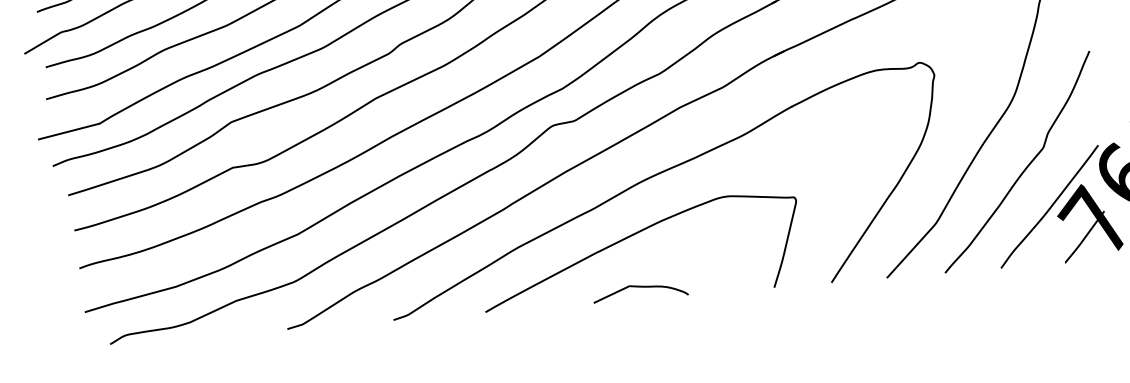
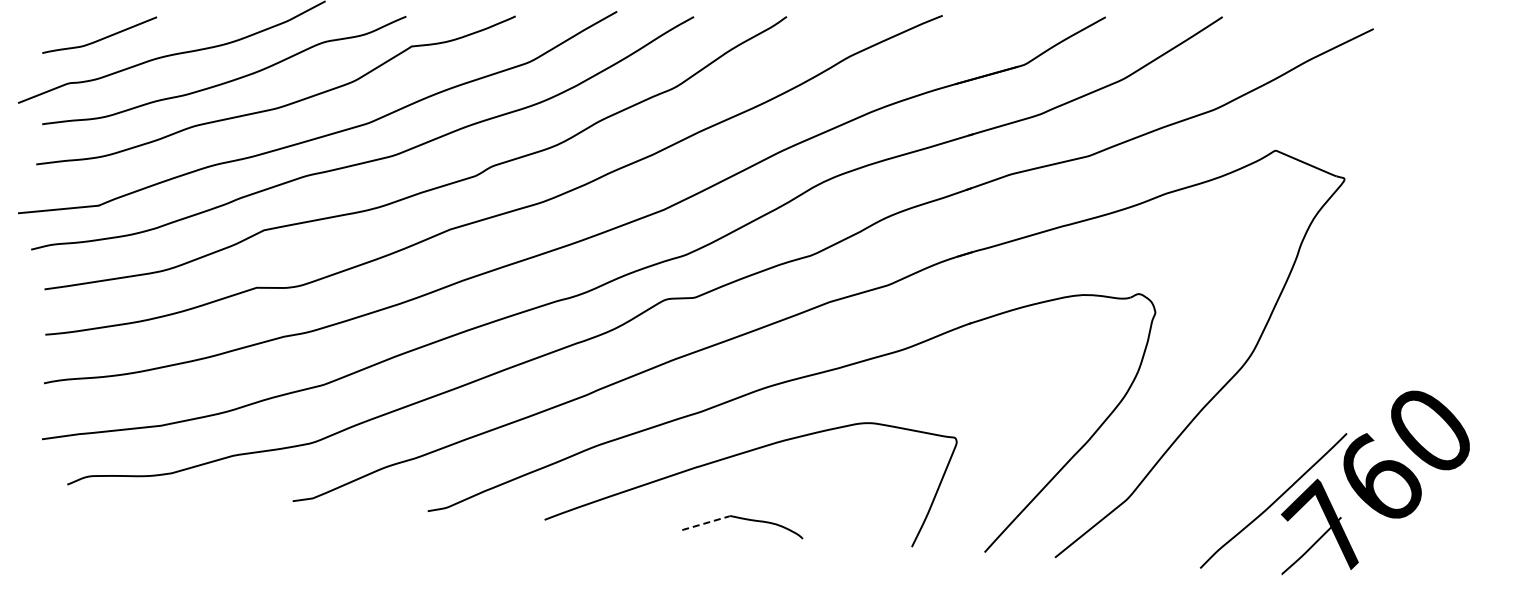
curve: (1024, 169) -> (1249, 448), removed
line: (612, 294) -> (707, 522), solid -> dashed

